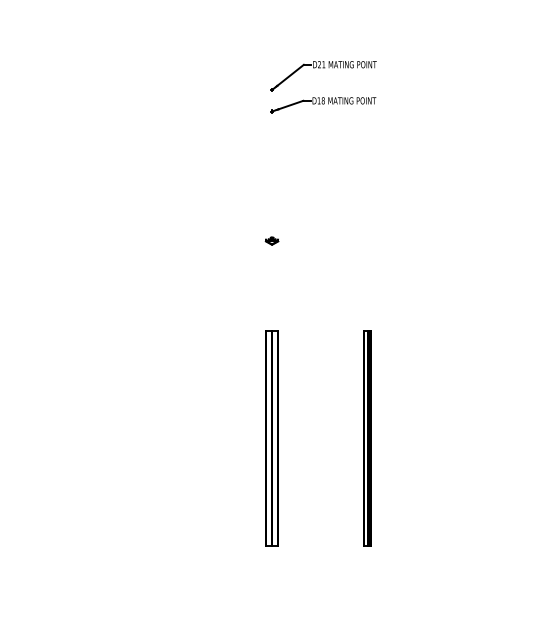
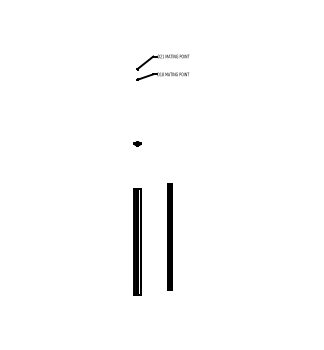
part: (366, 437) -> (169, 236), moved

